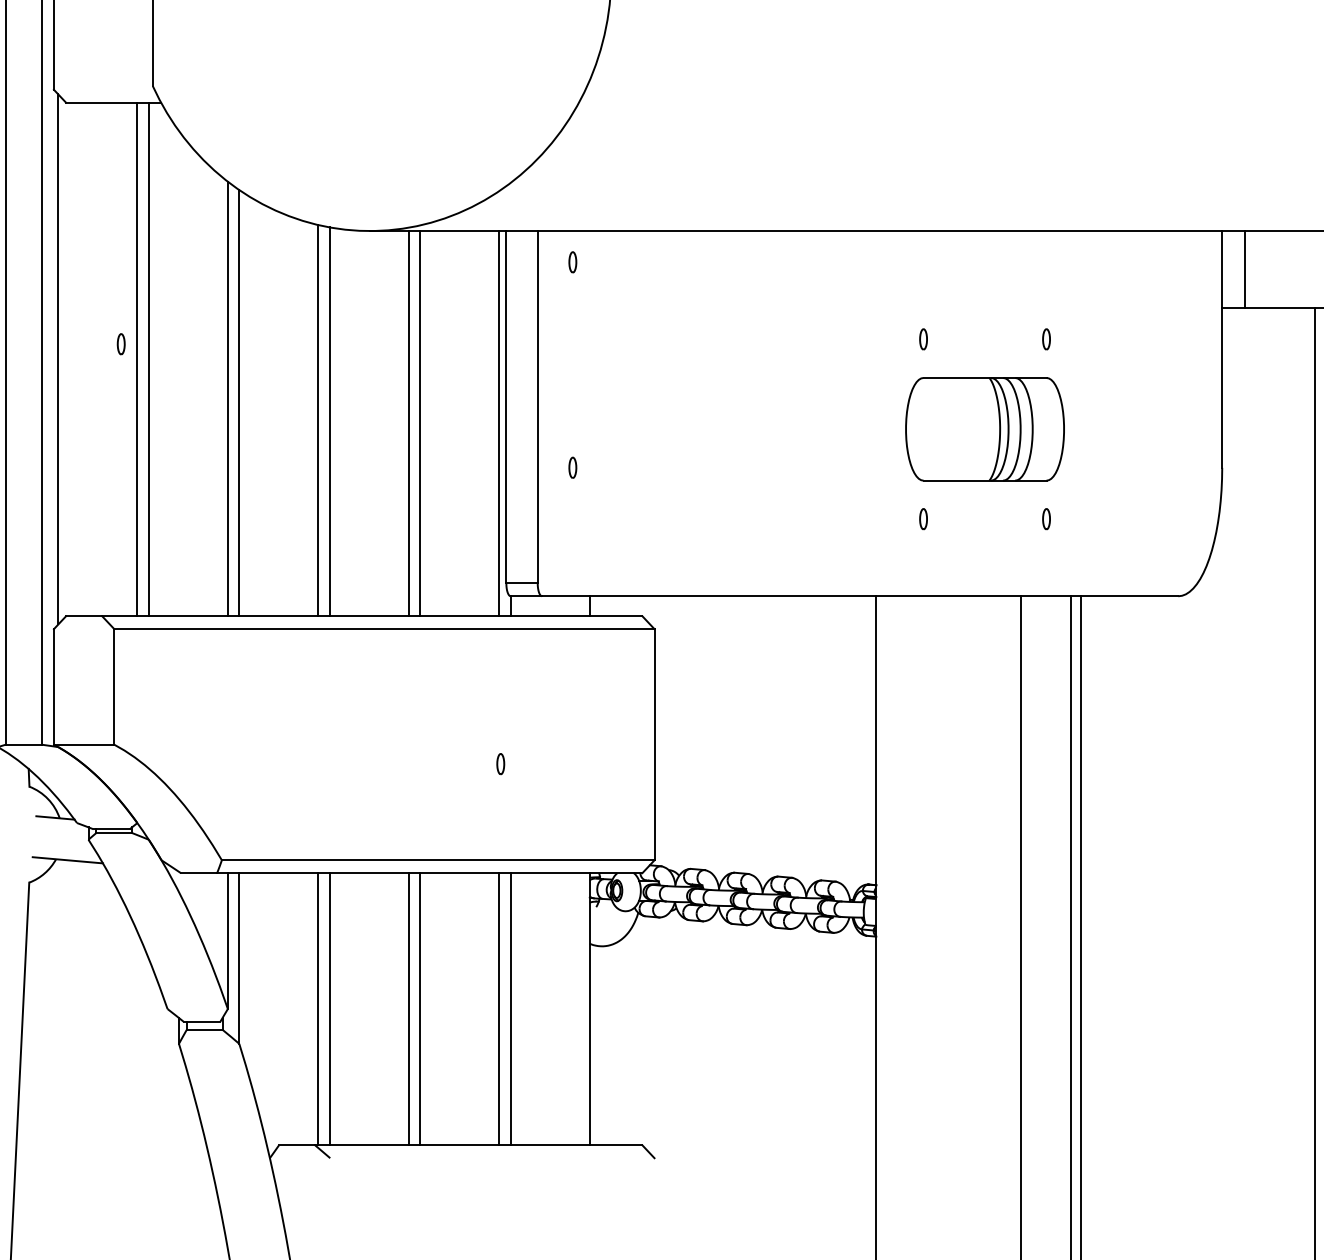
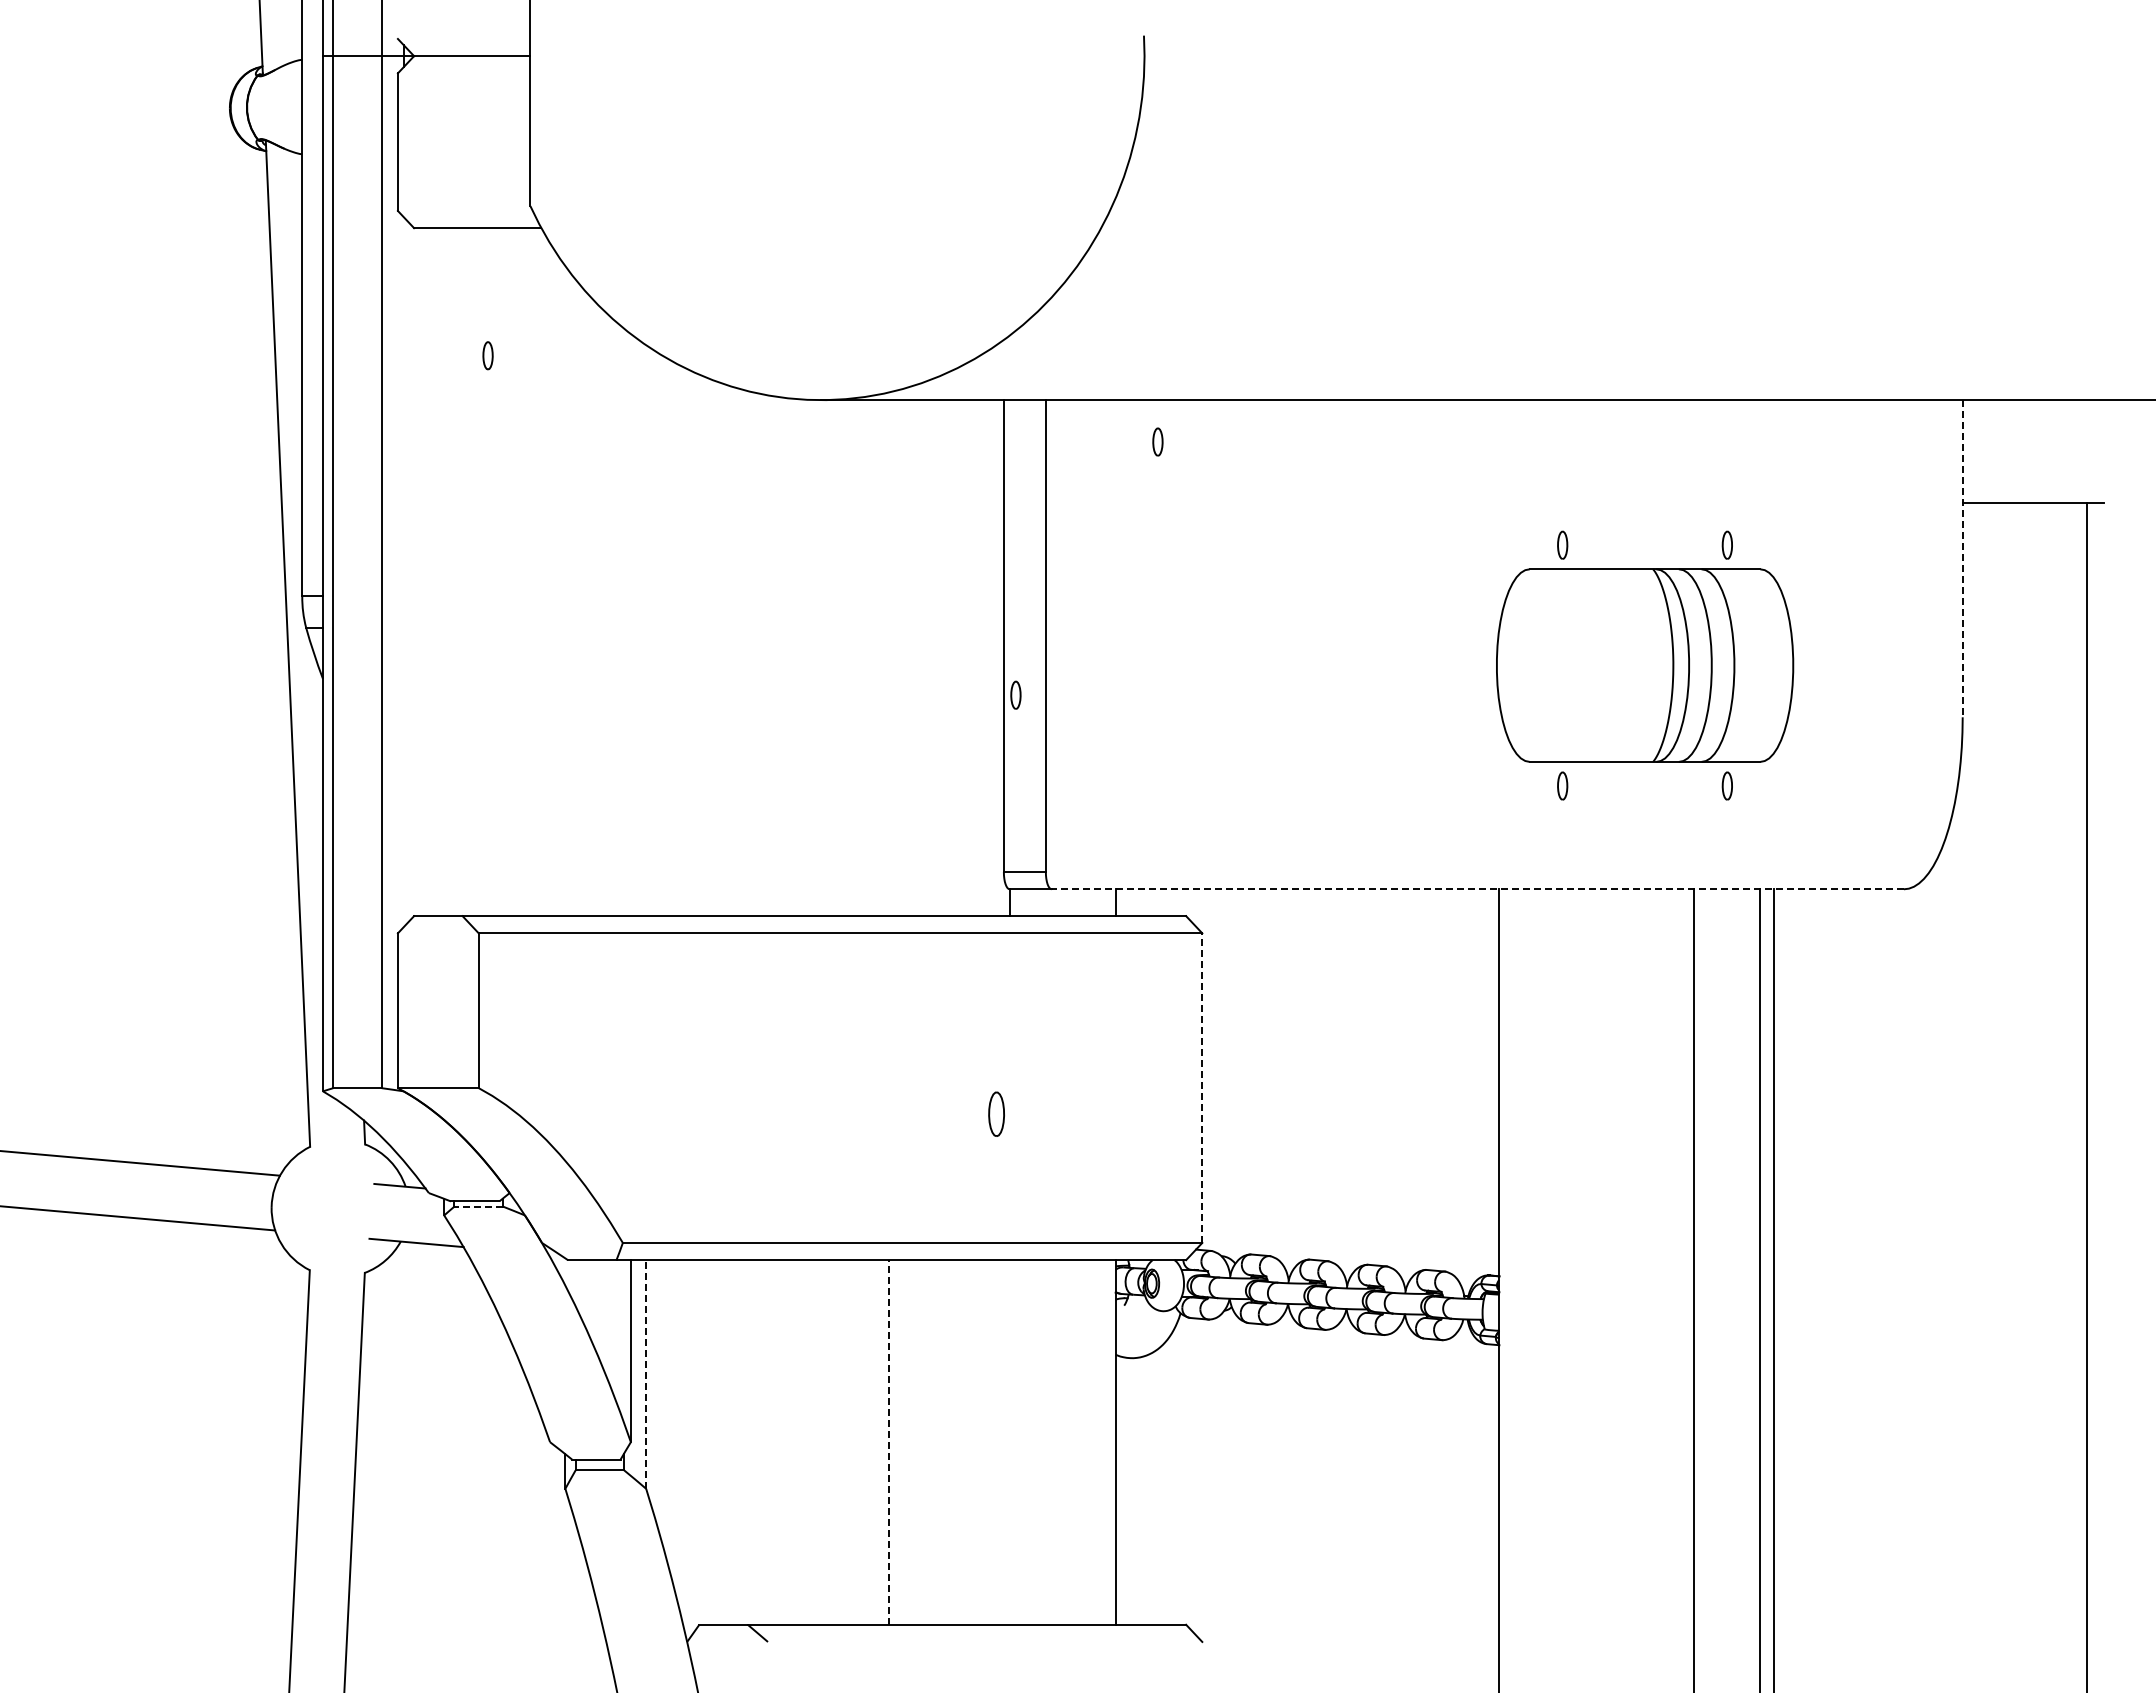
part: (572, 261) -> (1157, 441), moved
line: (1245, 269) -> (1993, 451), removed
part: (120, 344) -> (487, 355), moved
line: (1222, 349) -> (1962, 558), solid -> dashed
line: (58, 359) -> (403, 572), removed
line: (137, 359) -> (509, 572), removed
line: (149, 359) -> (525, 572), removed
line: (227, 399) -> (630, 625), removed
line: (239, 403) -> (646, 630), removed
line: (318, 420) -> (752, 654), removed
line: (329, 421) -> (767, 655), removed
line: (409, 423) -> (873, 658), removed
line: (420, 423) -> (888, 658), removed
line: (499, 423) -> (994, 658), removed
part: (984, 429) -> (1644, 665), size x1.4
part: (572, 467) -> (1015, 694), moved
line: (859, 596) -> (1477, 889), solid -> dashed
line: (654, 744) -> (1202, 1088), solid -> dashed
part: (500, 763) -> (995, 1113), size x1.6
line: (114, 833) -> (478, 1206), solid -> dashed
line: (239, 957) -> (646, 1373), solid -> dashed
line: (420, 1008) -> (888, 1441), solid -> dashed
line: (318, 1009) -> (752, 1442), removed
line: (329, 1009) -> (767, 1442), removed
line: (409, 1009) -> (873, 1442), removed
line: (499, 1009) -> (994, 1442), removed
line: (510, 1009) -> (1009, 1442), removed

